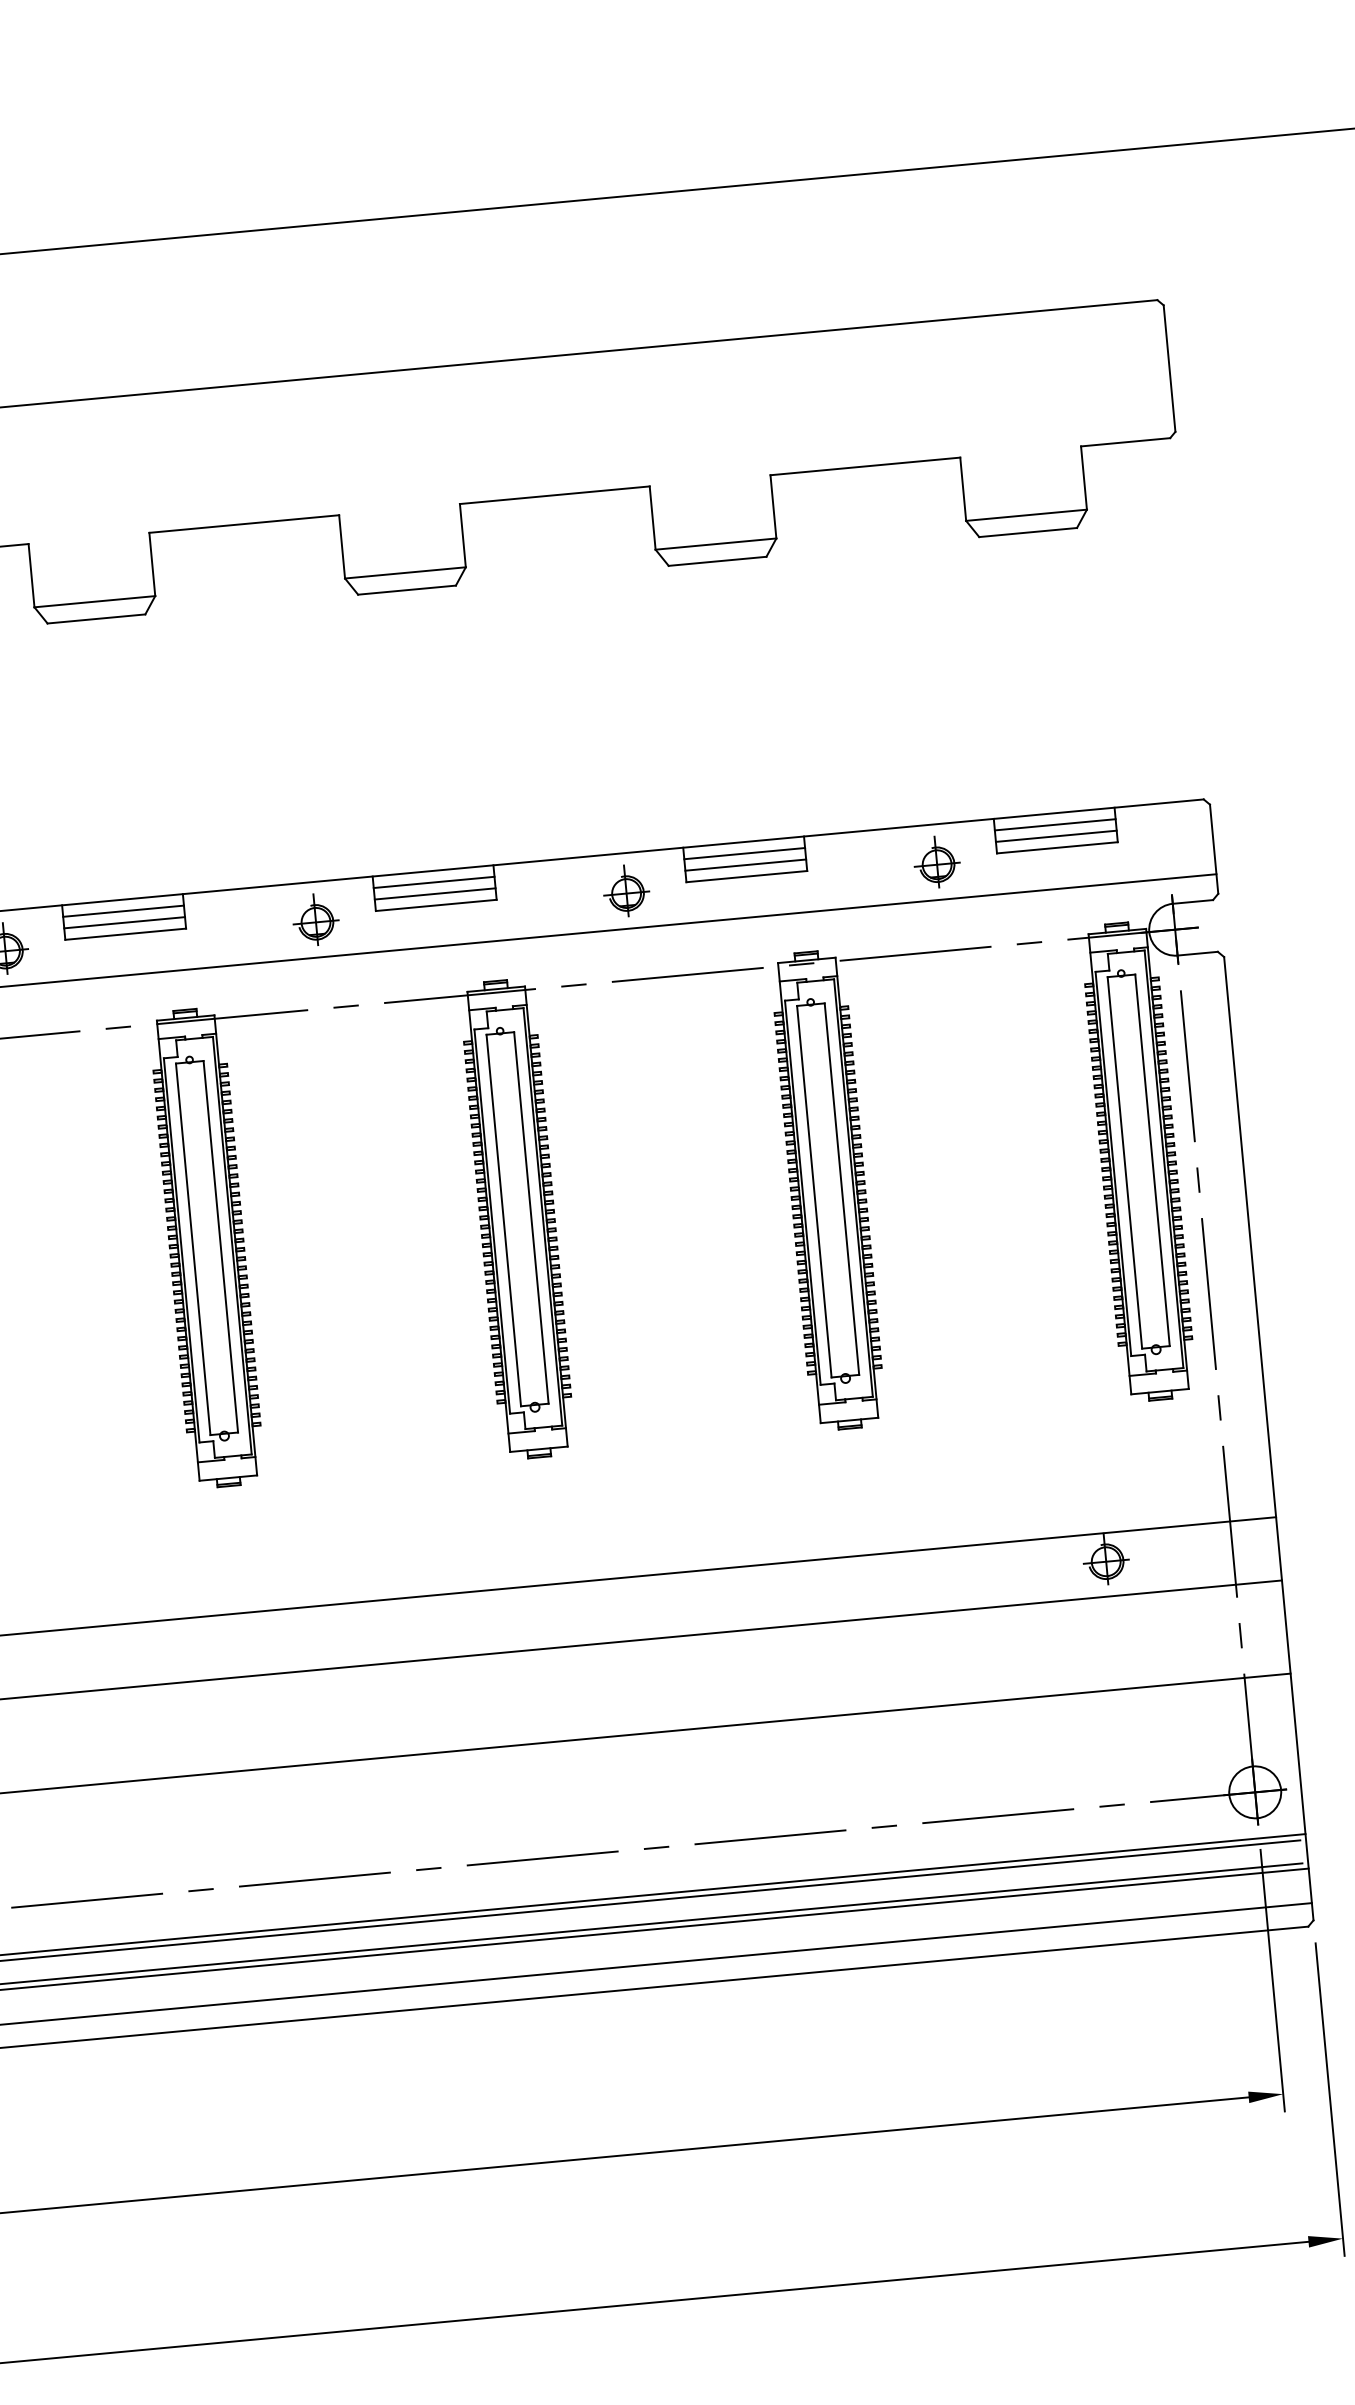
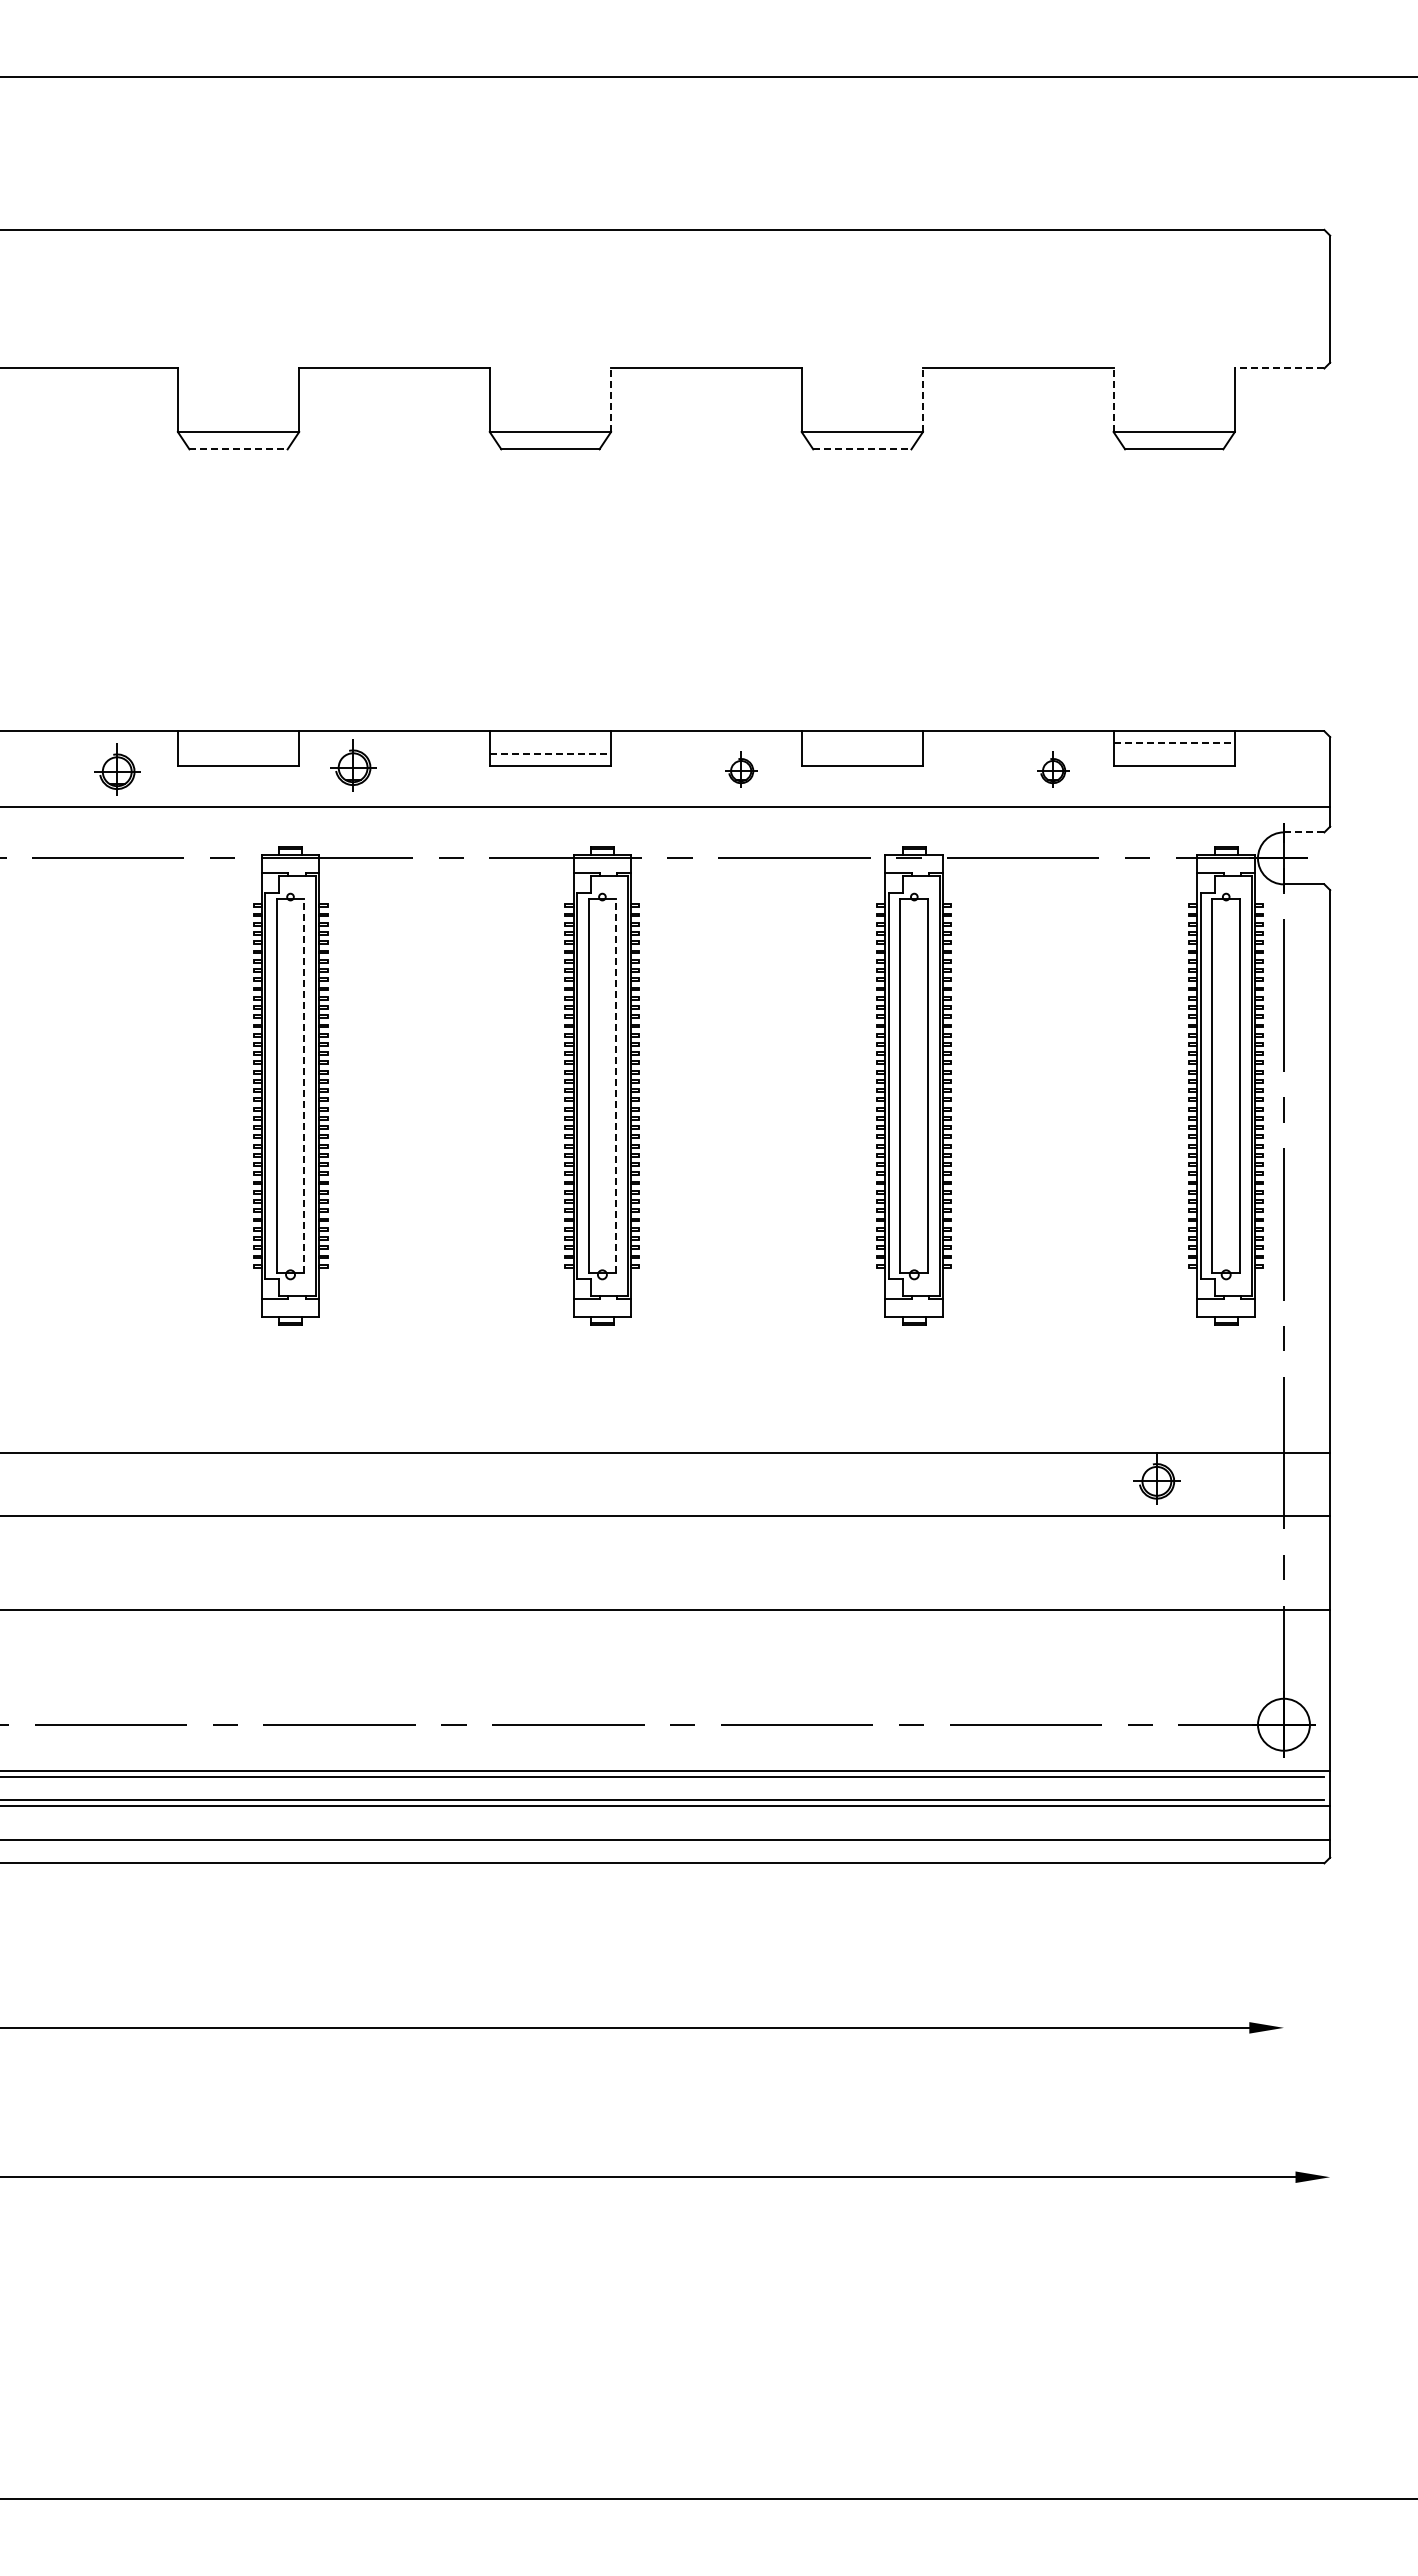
line: (1125, 442) -> (1279, 368), solid -> dashed
line: (963, 489) -> (1113, 400), solid -> dashed
line: (772, 507) -> (922, 400), solid -> dashed
line: (463, 535) -> (611, 400), solid -> dashed
line: (717, 561) -> (862, 449), solid -> dashed
line: (97, 619) -> (239, 449), solid -> dashed
line: (1055, 824) -> (1174, 742), solid -> dashed
line: (1055, 836) -> (1173, 754), removed
line: (743, 853) -> (861, 742), removed
part: (937, 862) -> (1053, 769), size x0.7
line: (744, 865) -> (861, 754), removed
line: (434, 882) -> (550, 742), removed
part: (626, 891) -> (741, 769), size x0.7
line: (435, 893) -> (550, 754), solid -> dashed
line: (1192, 902) -> (1303, 832), solid -> dashed
line: (123, 910) -> (238, 742), removed
part: (316, 920) -> (353, 765), moved
line: (124, 922) -> (238, 754), removed
line: (531, 1217) -> (616, 1085), solid -> dashed
line: (220, 1246) -> (304, 1085), solid -> dashed
line: (1272, 1980) -> (1283, 1913), removed
line: (1330, 2099) -> (1330, 2037), removed

